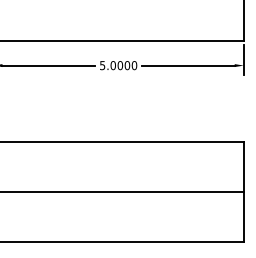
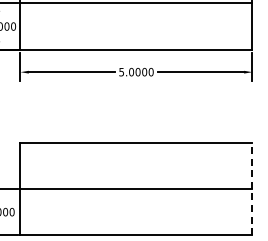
line: (243, 191) -> (252, 188), solid -> dashed

